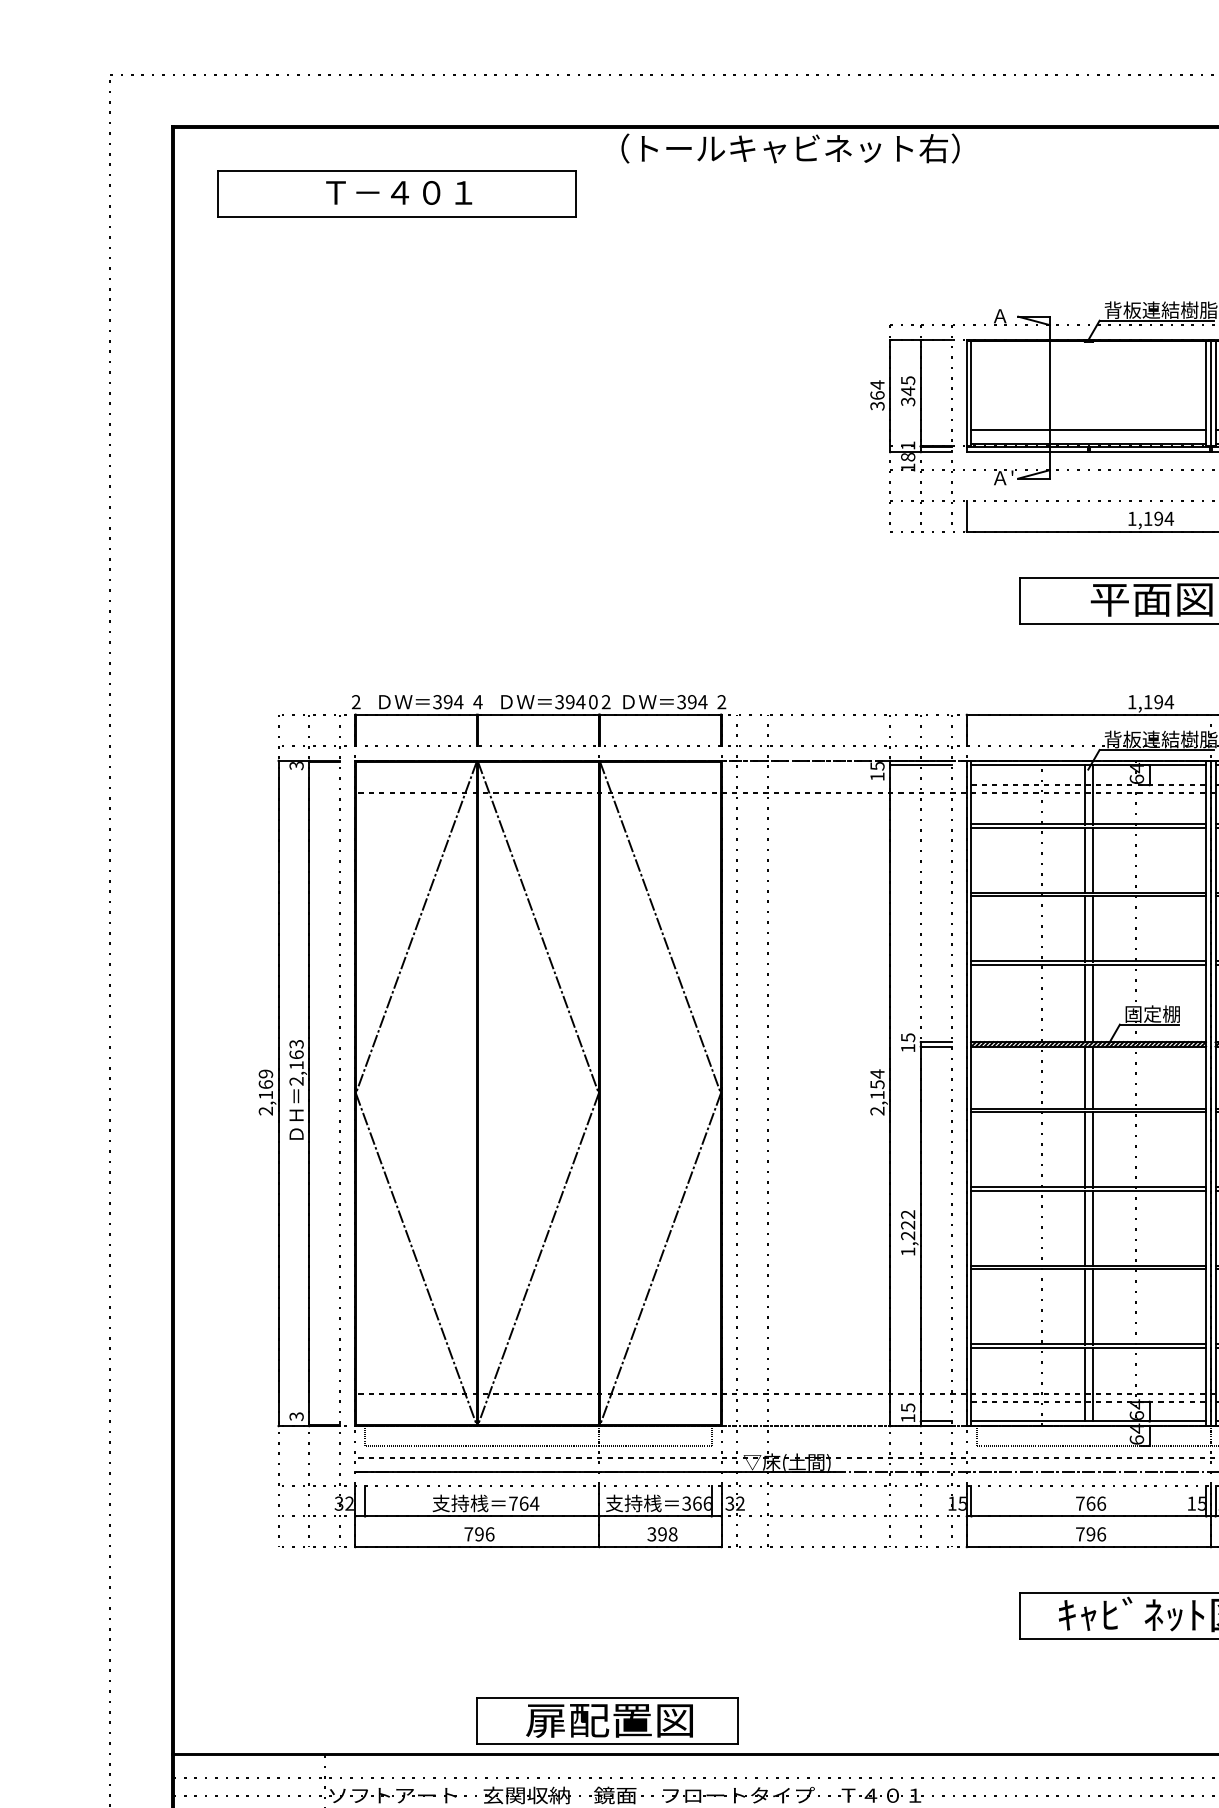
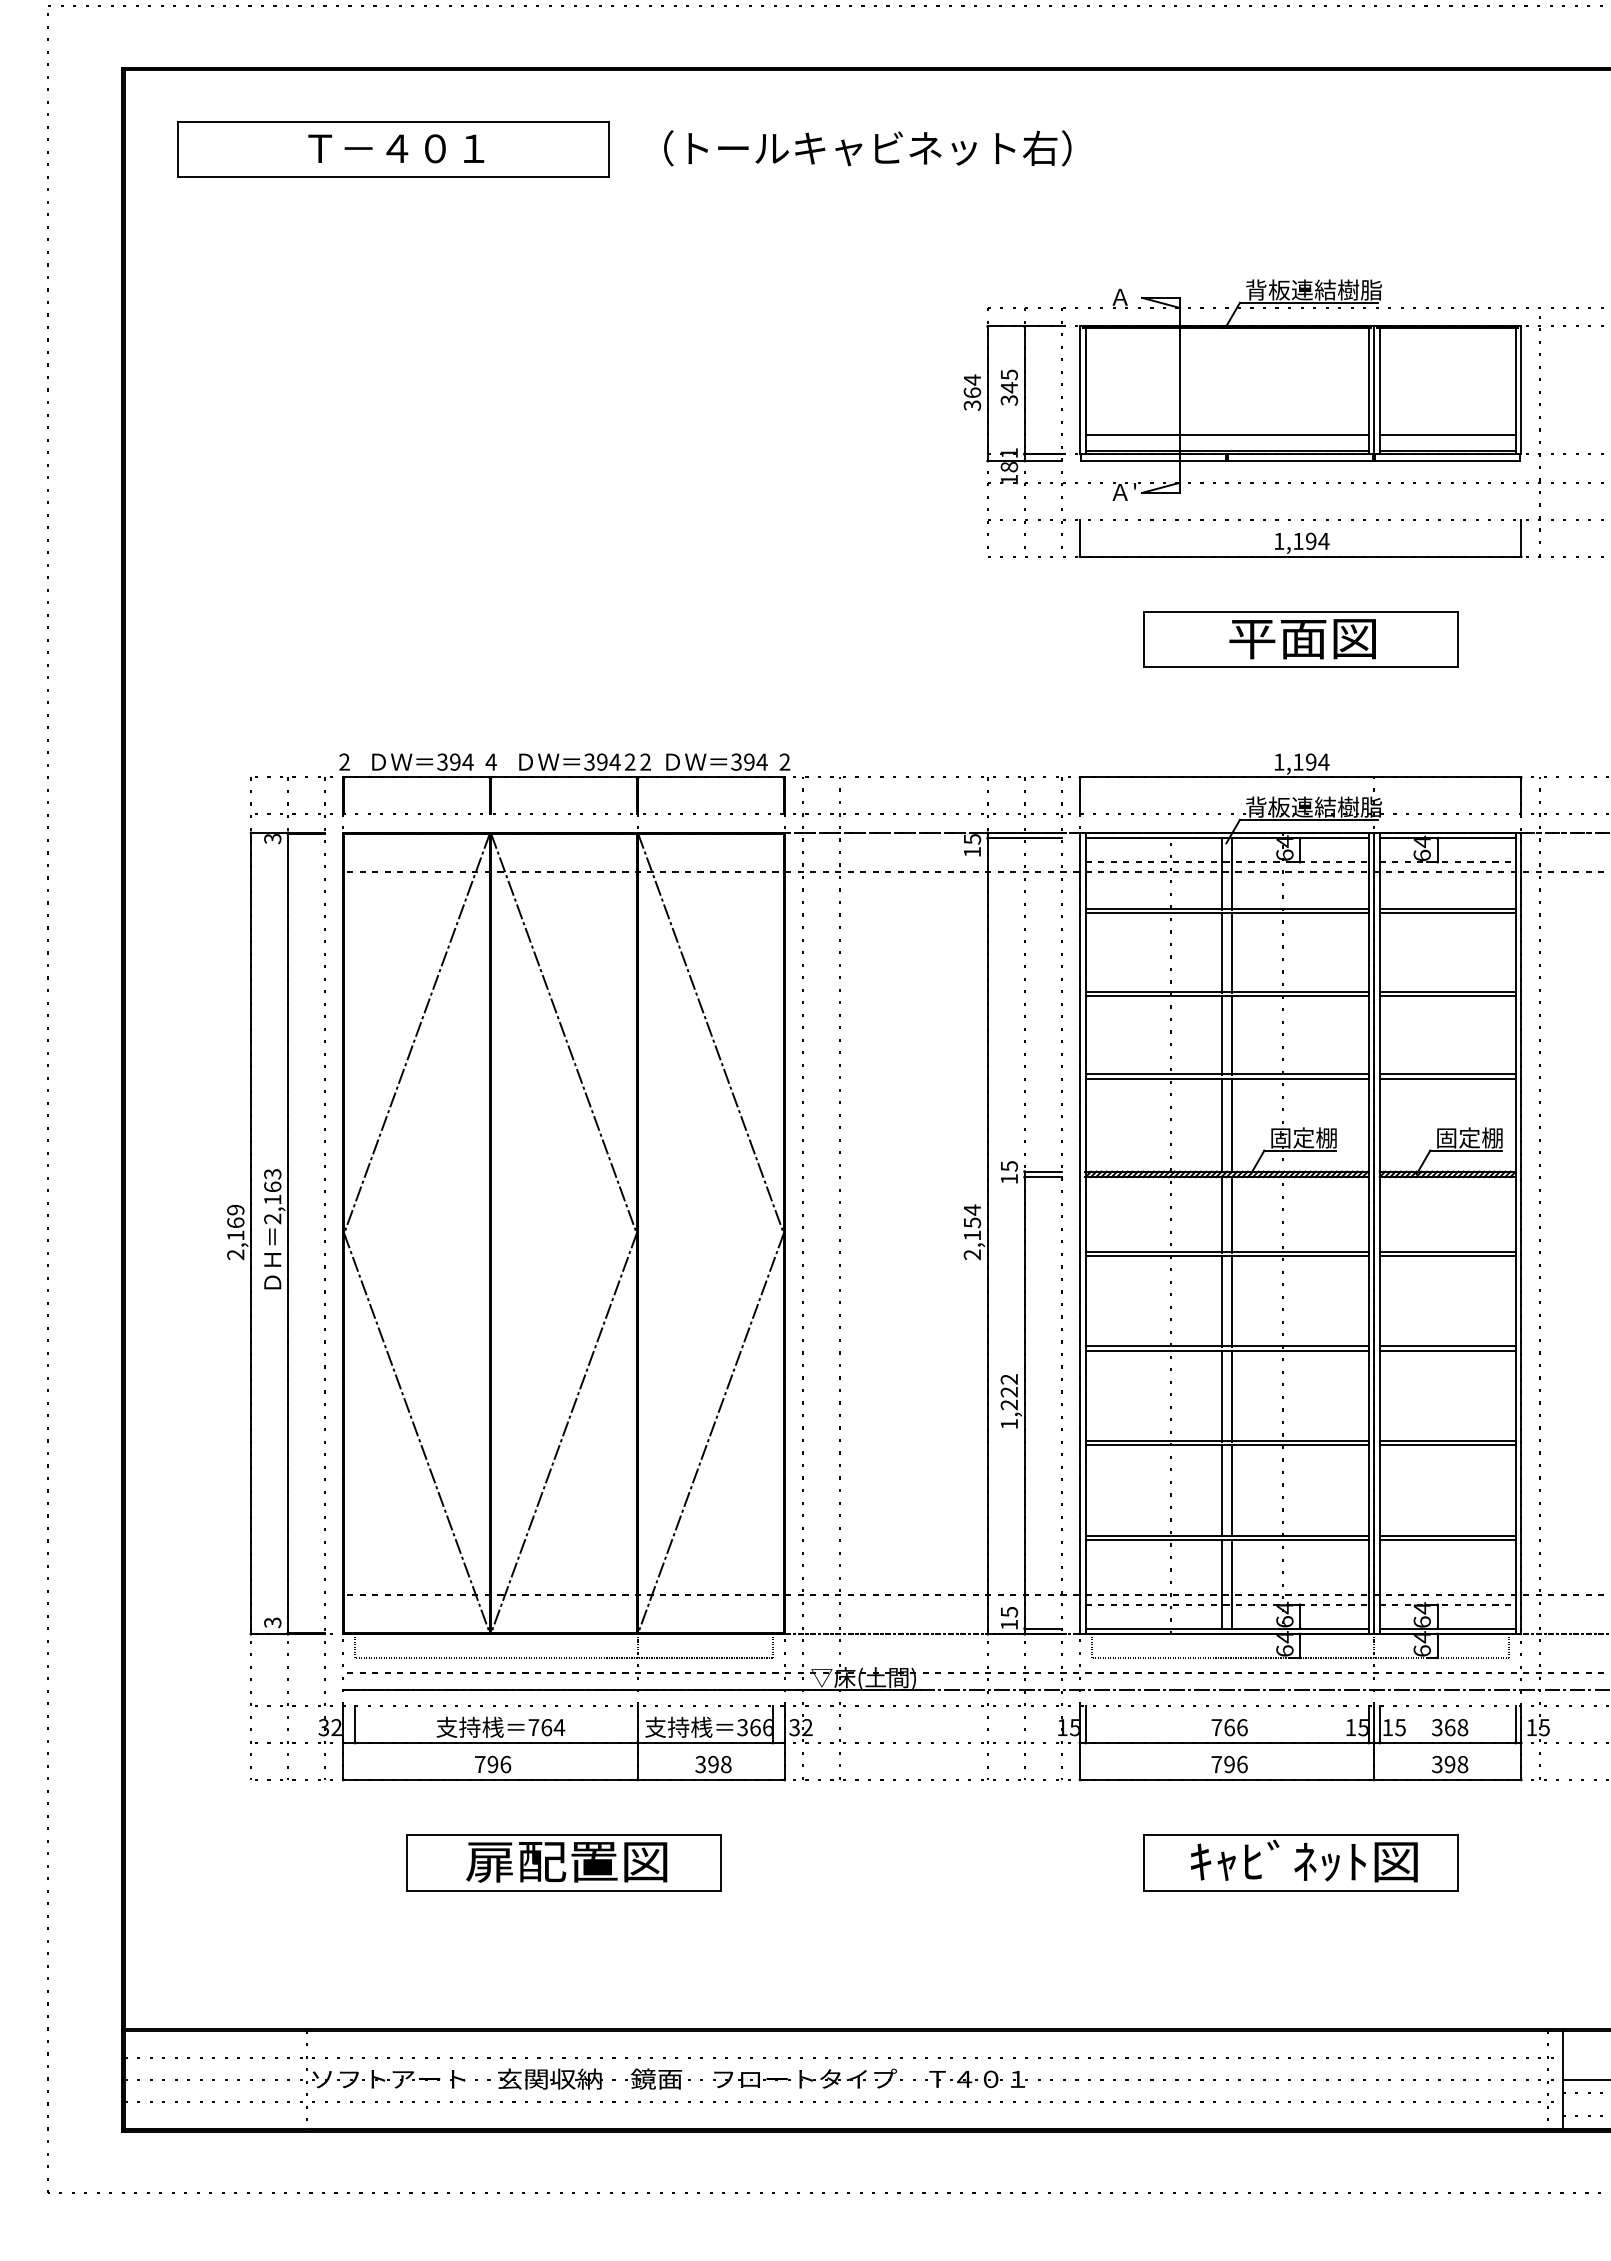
text: (790, 148) -> (867, 148), moved
text: (593, 701) -> (630, 761), 0 -> 2
part: (606, 1721) -> (563, 1862), moved

